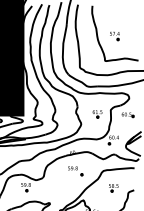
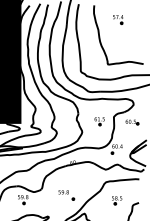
part: (114, 36) -> (117, 20), moved
part: (75, 171) -> (66, 195), moved

